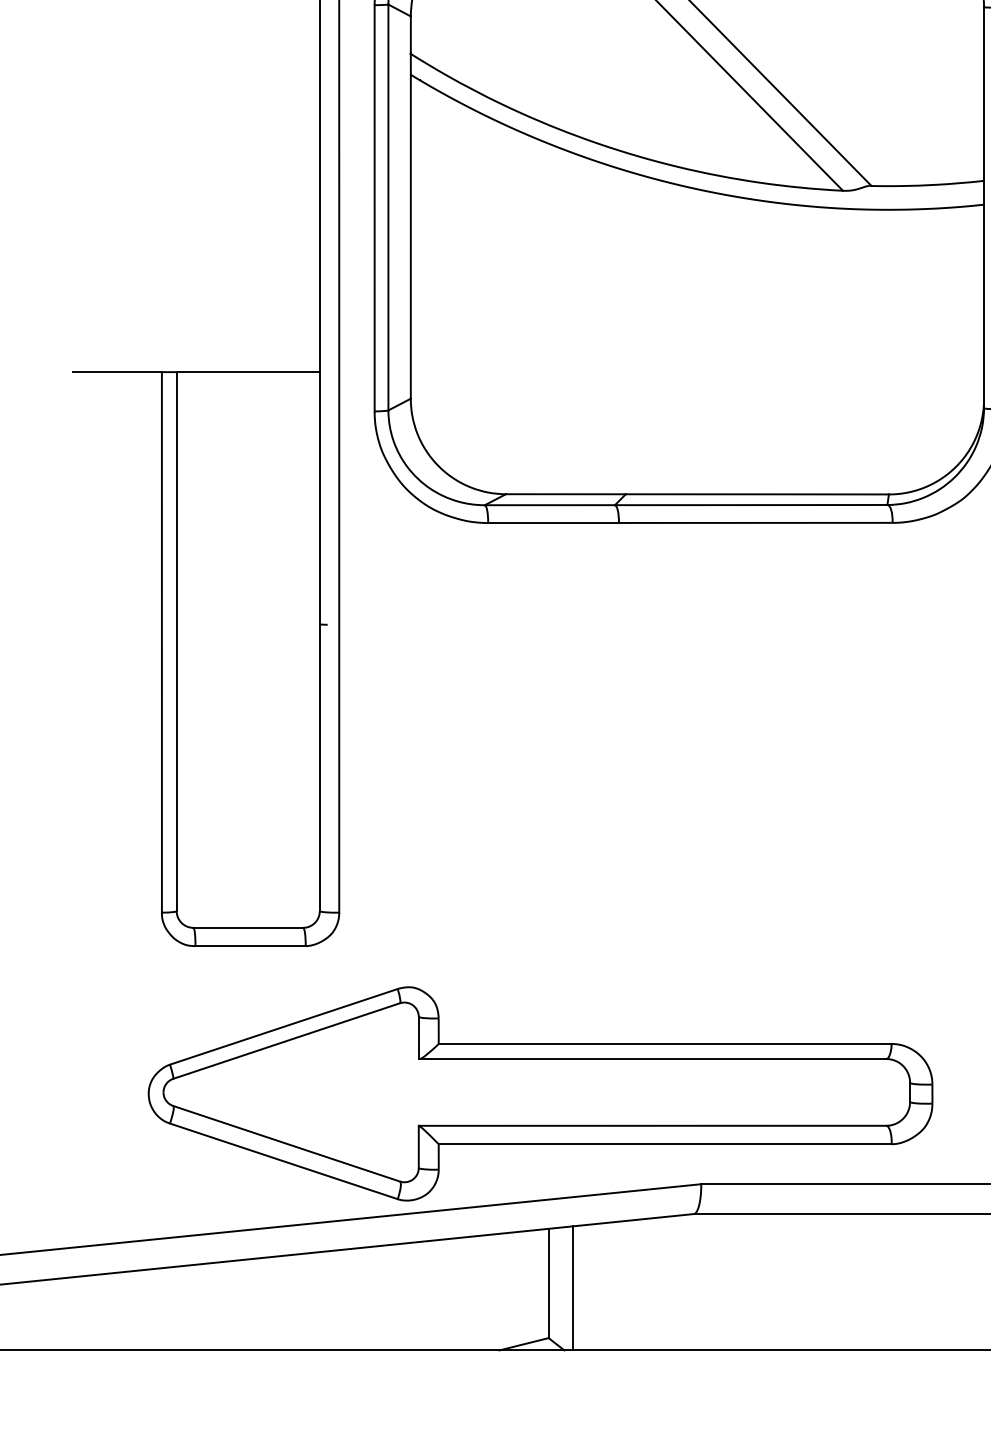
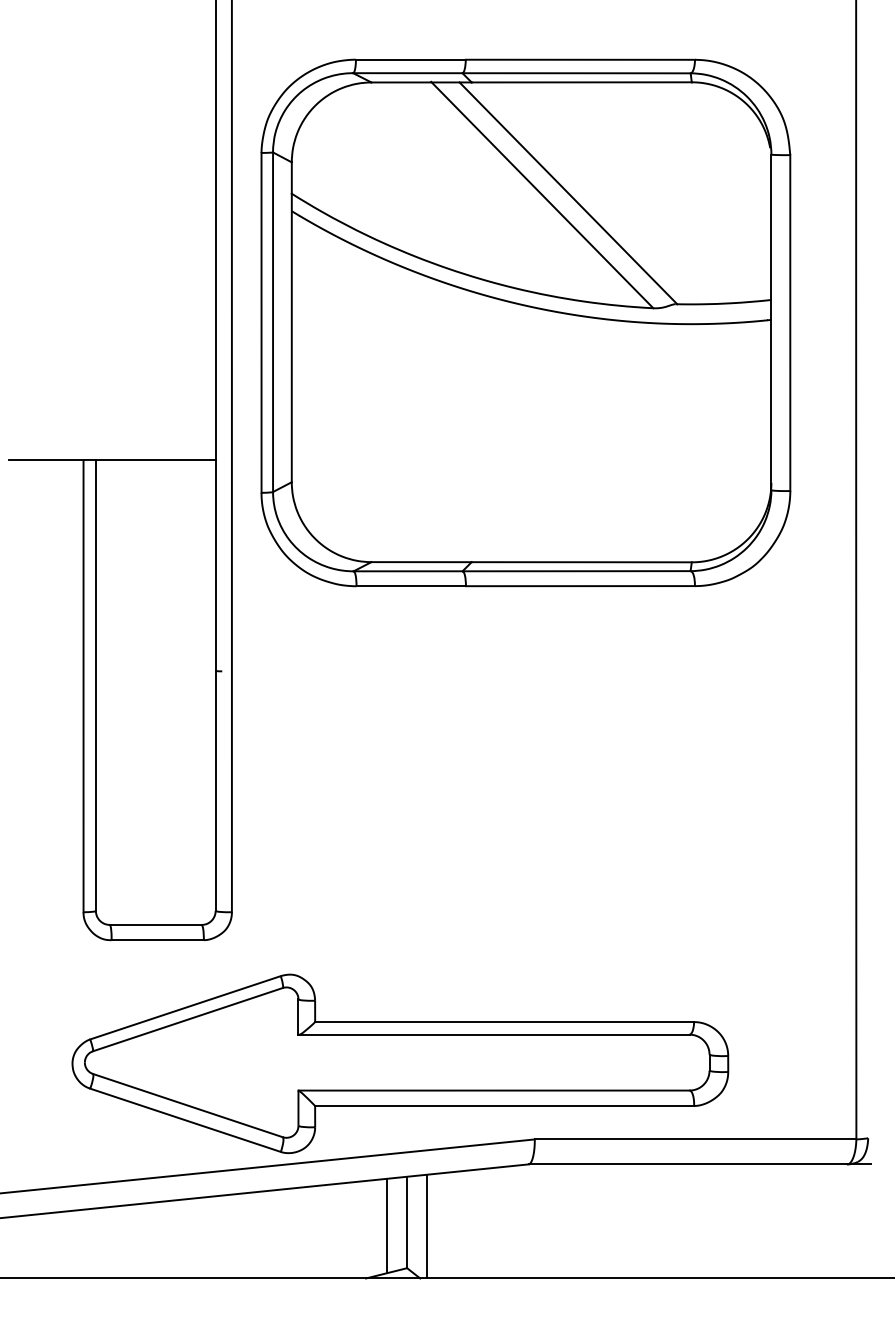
line: (525, 1287) -> (387, 1225), added

